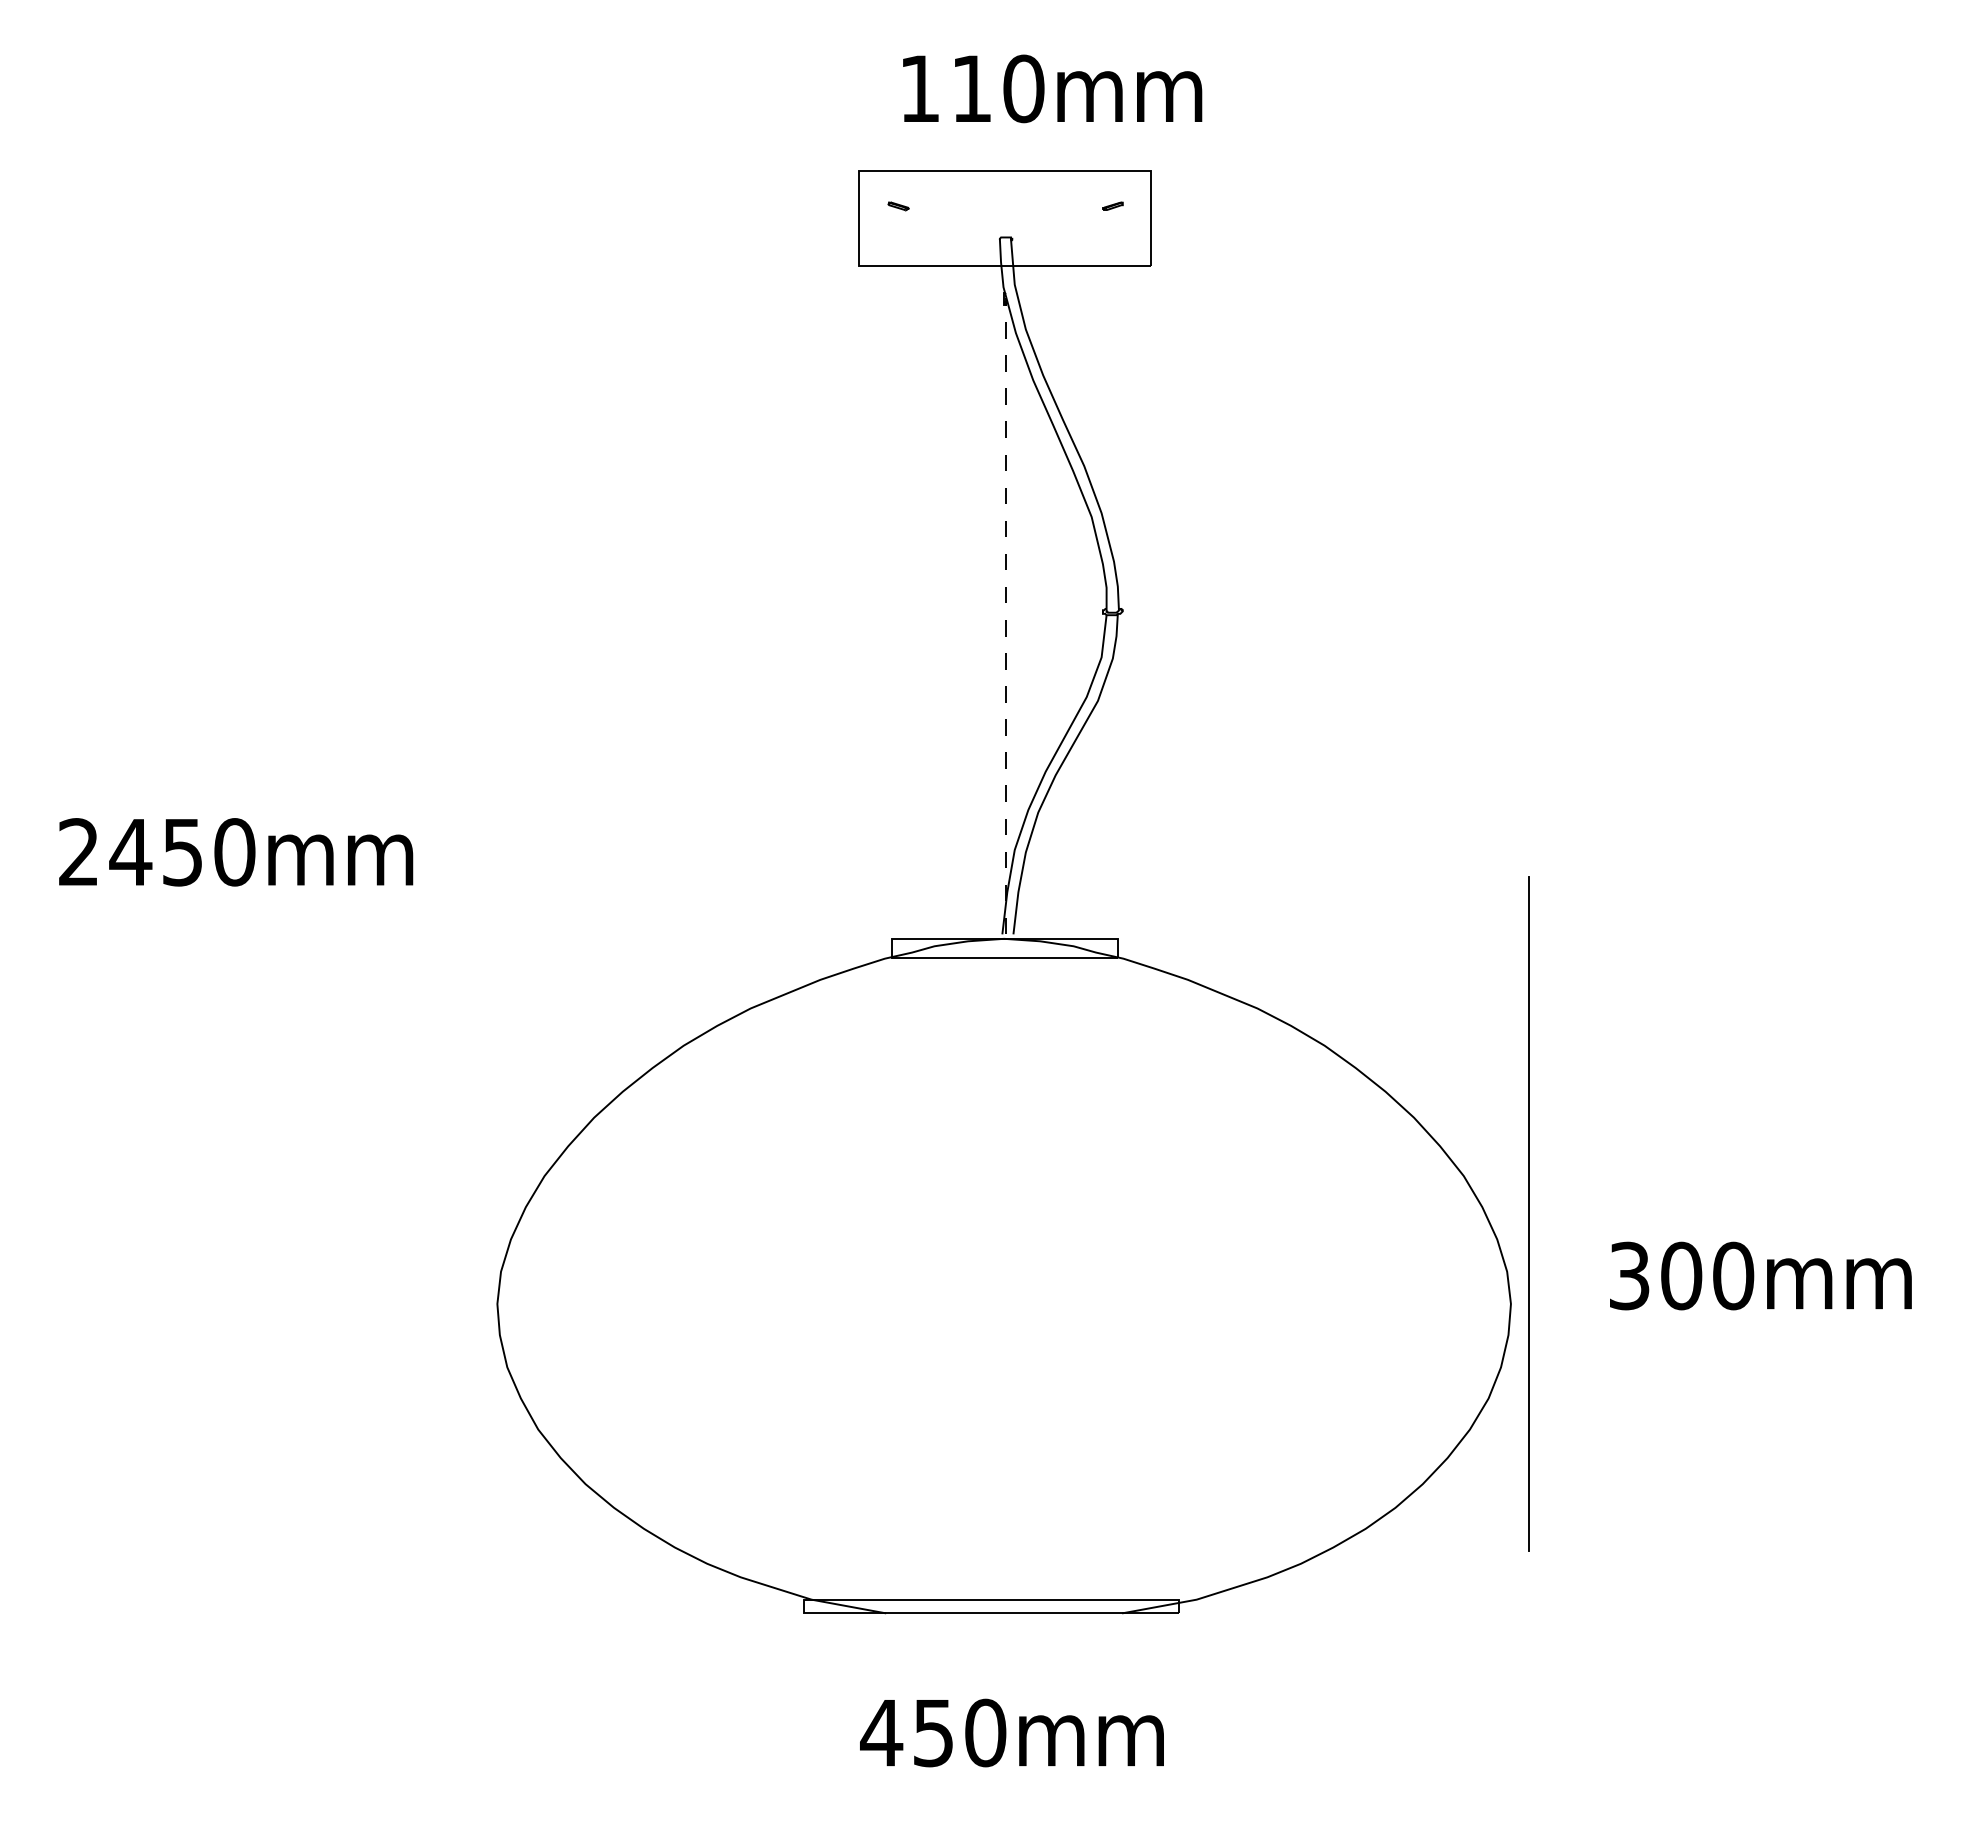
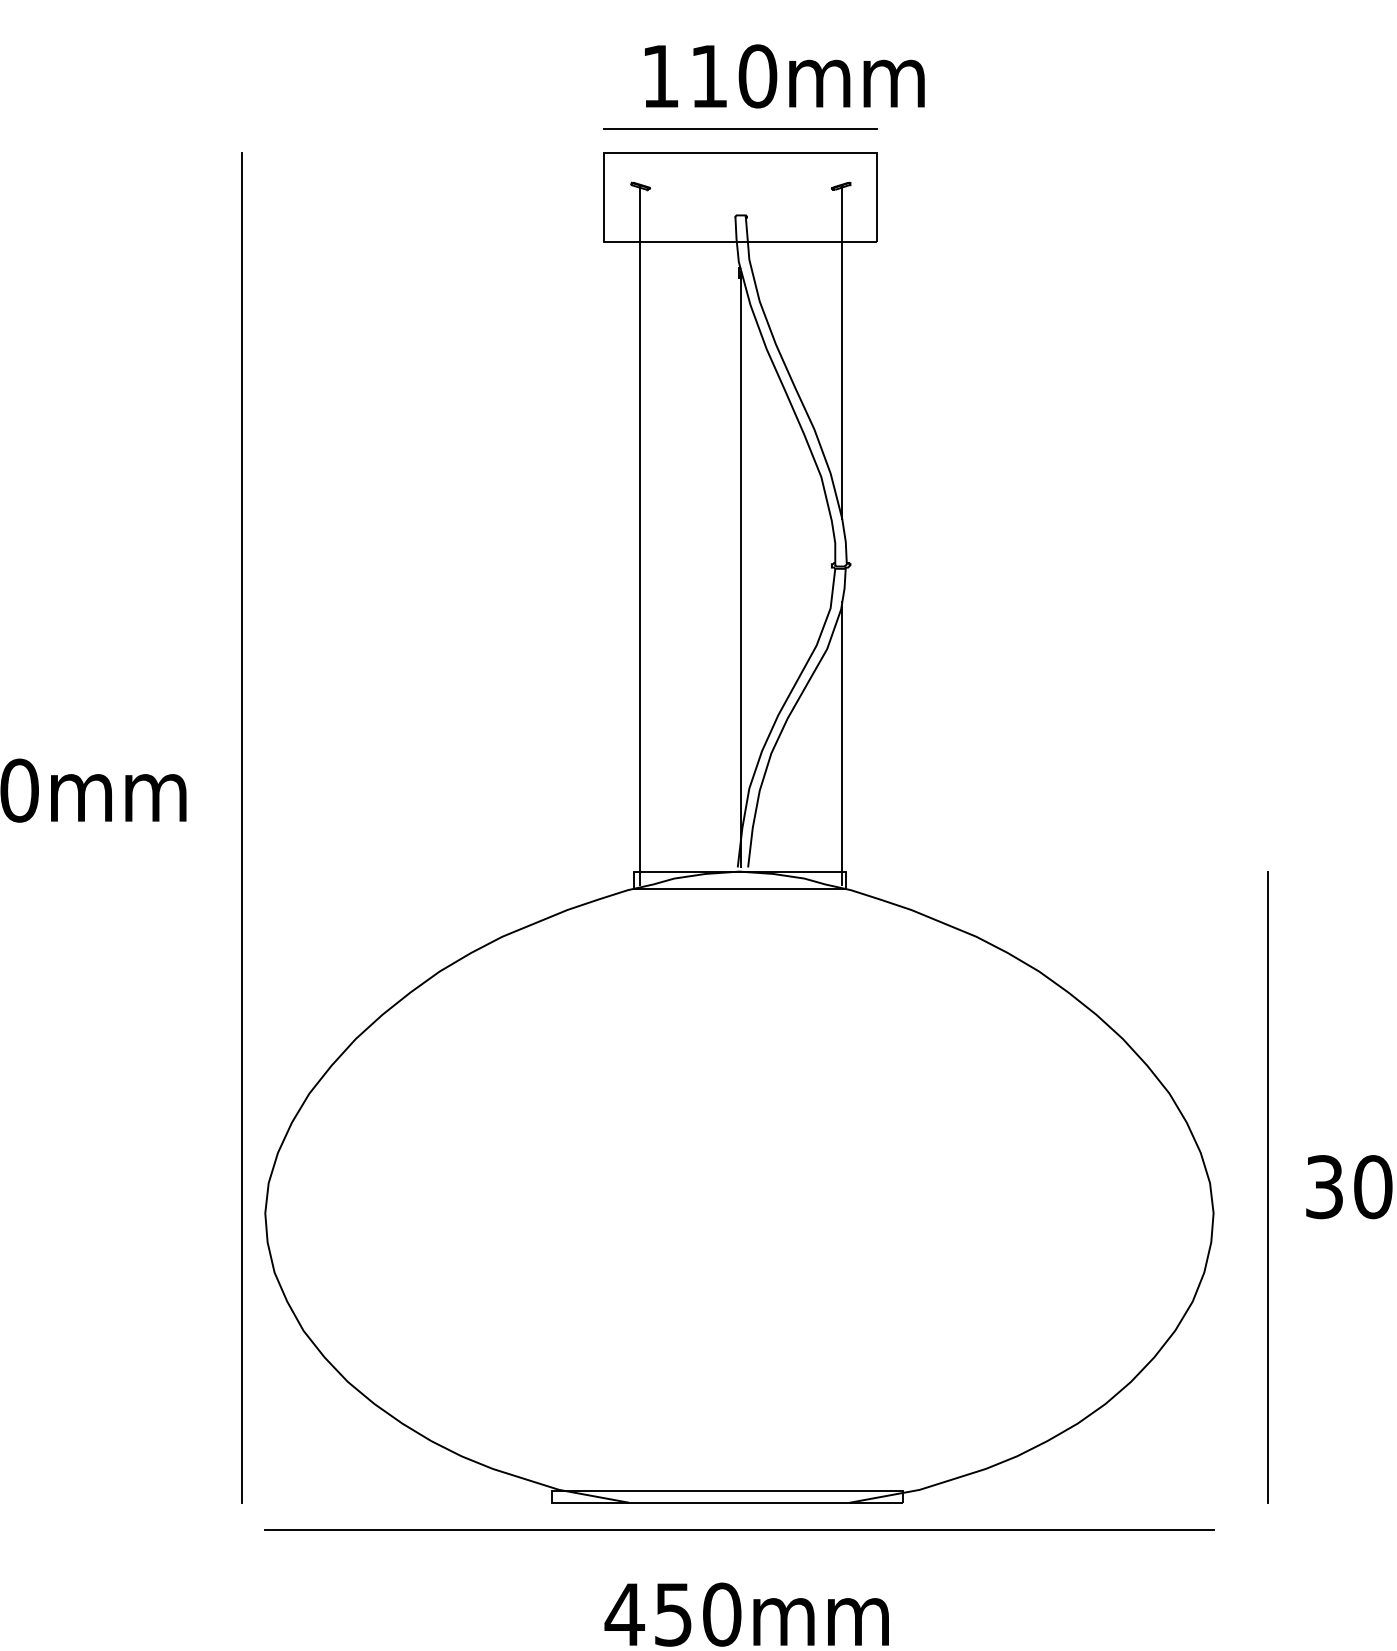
line: (1004, 144) -> (739, 128), added
line: (1114, 383) -> (842, 352), added
line: (897, 579) -> (639, 535), added
line: (1006, 615) -> (741, 569), dashed -> solid
line: (1114, 802) -> (842, 744), added
line: (472, 892) -> (242, 828), added
line: (1528, 1213) -> (1267, 1186), moved
line: (1003, 1642) -> (738, 1529), added

